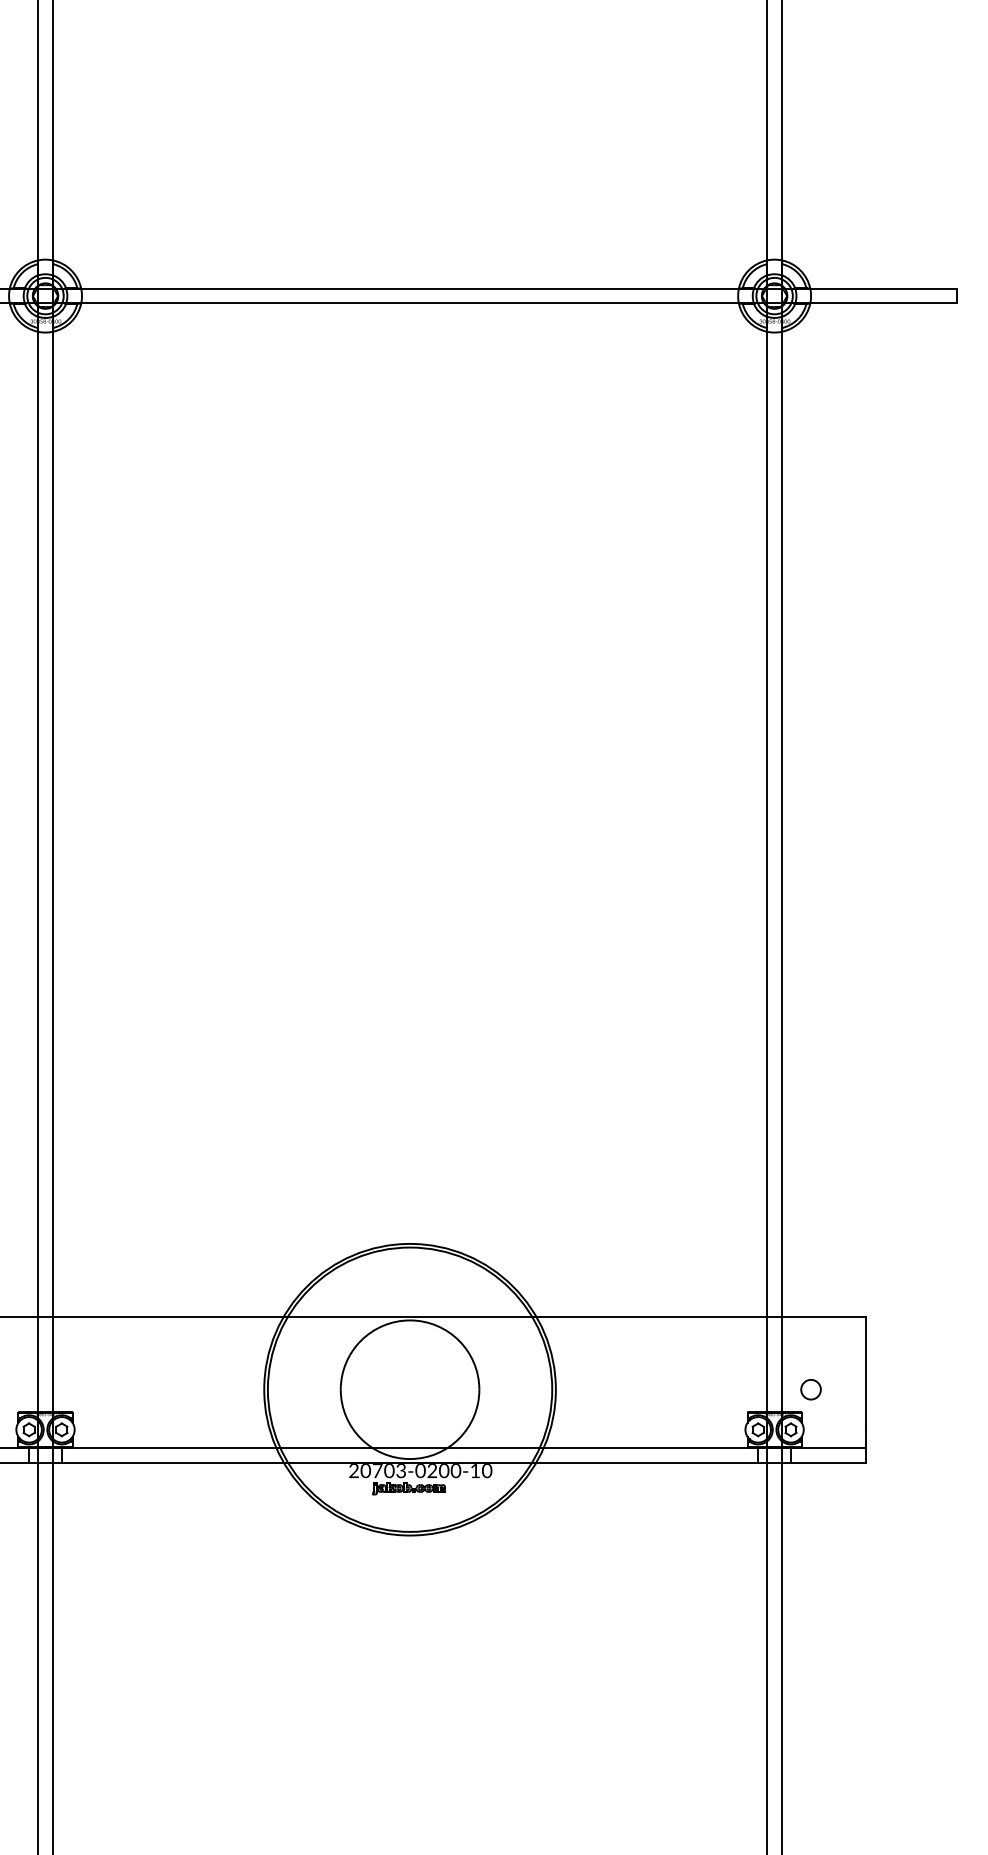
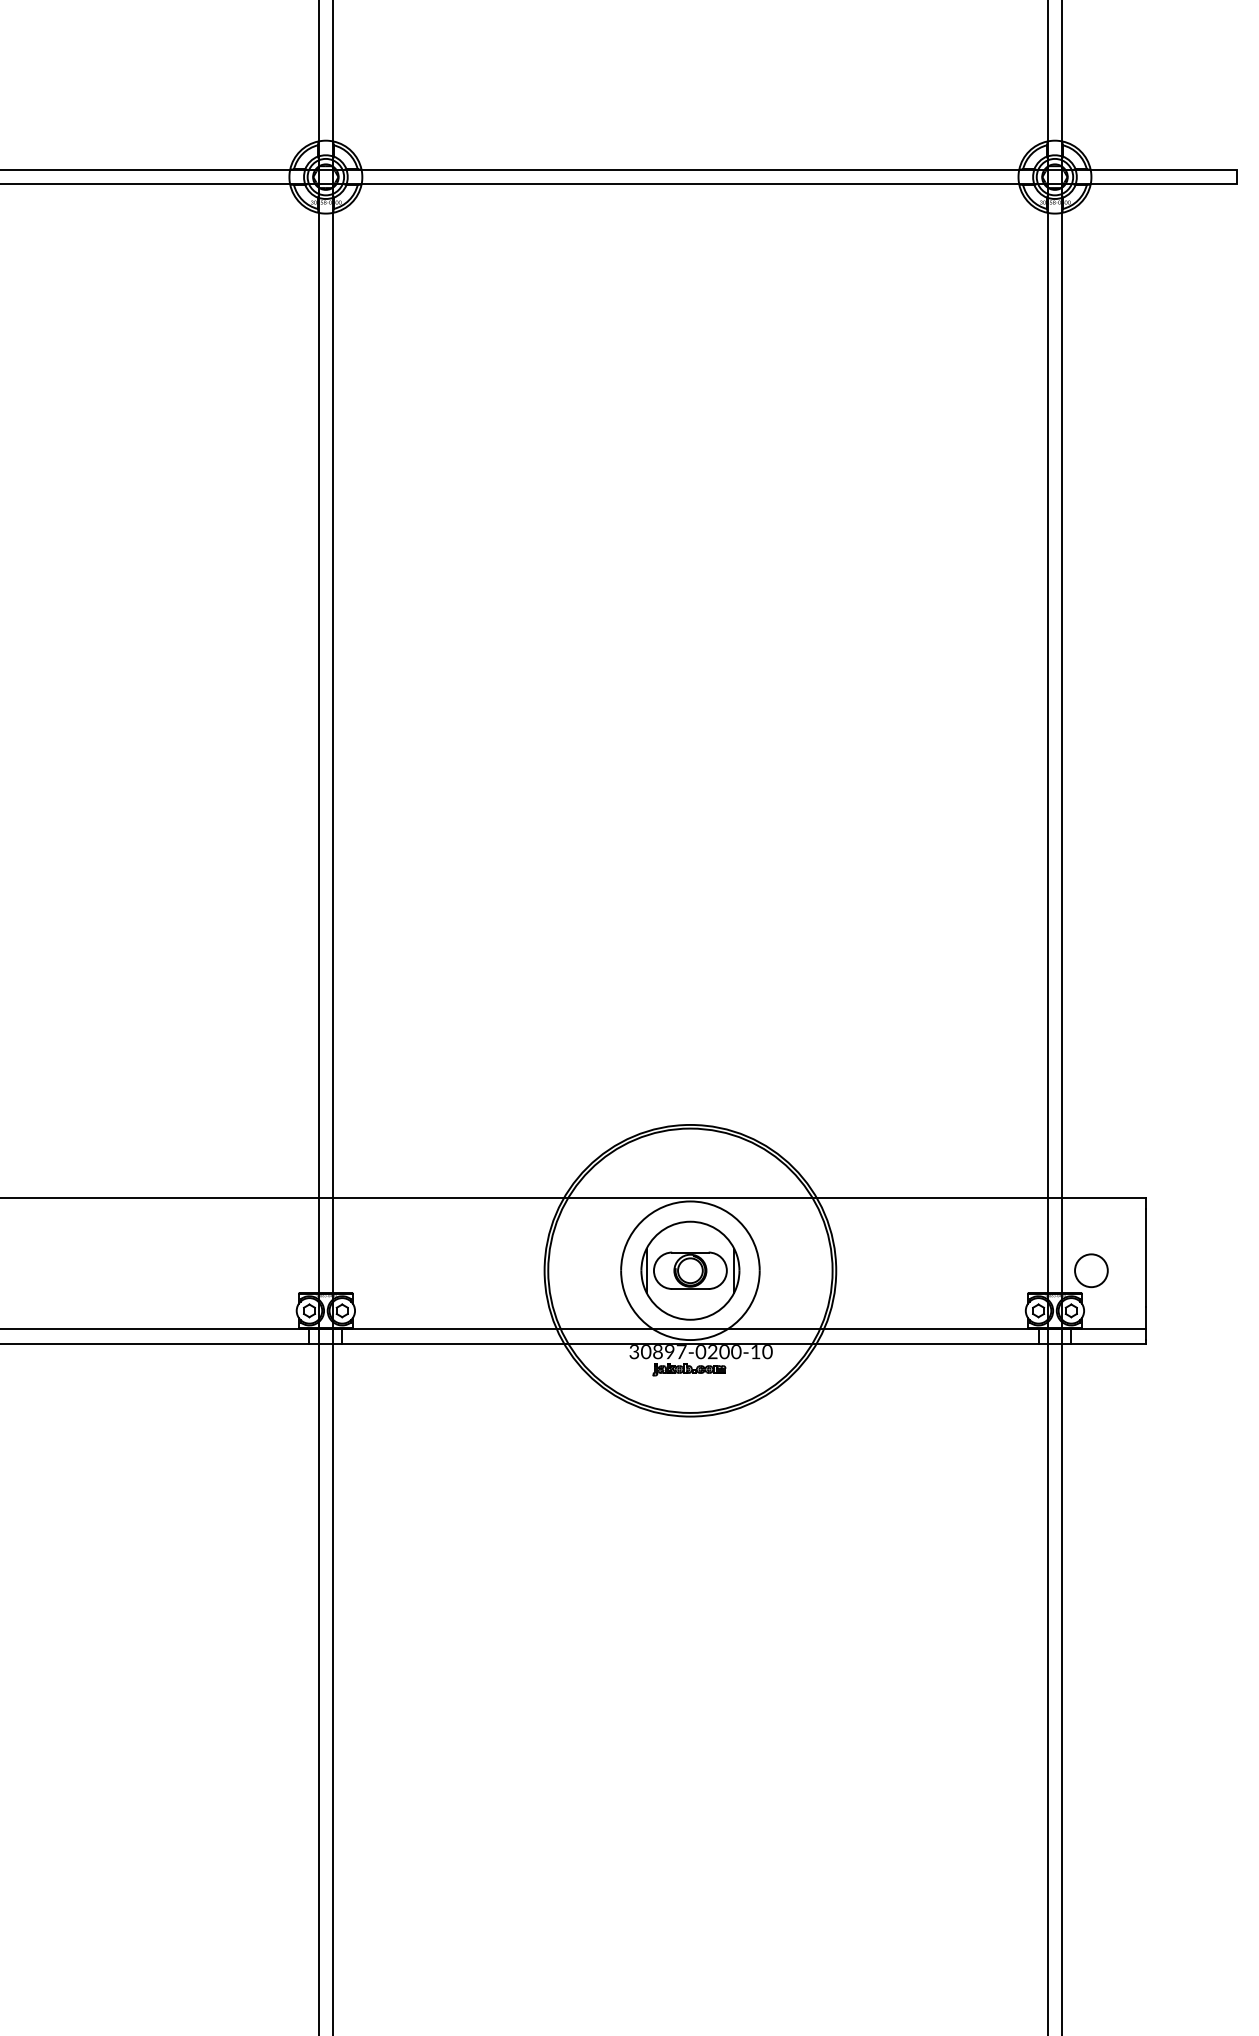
part: (410, 1389) -> (690, 1270), added
circle: (811, 1389) -> (1091, 1270), size x1.67
text: (377, 1471) -> (657, 1352), 20703-0200-10 -> 30897-0200-10

